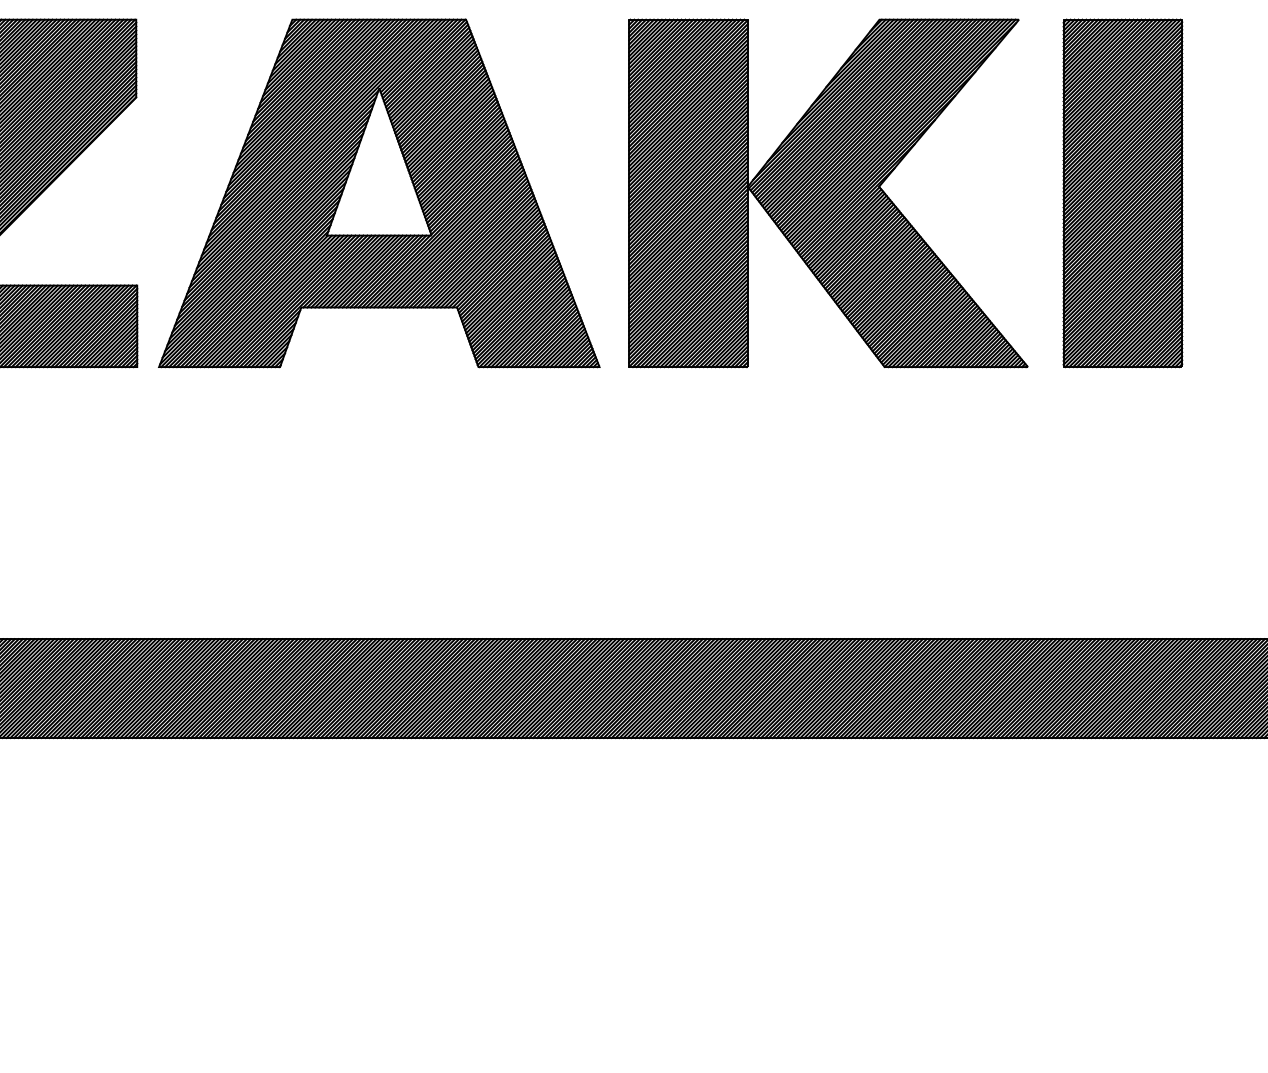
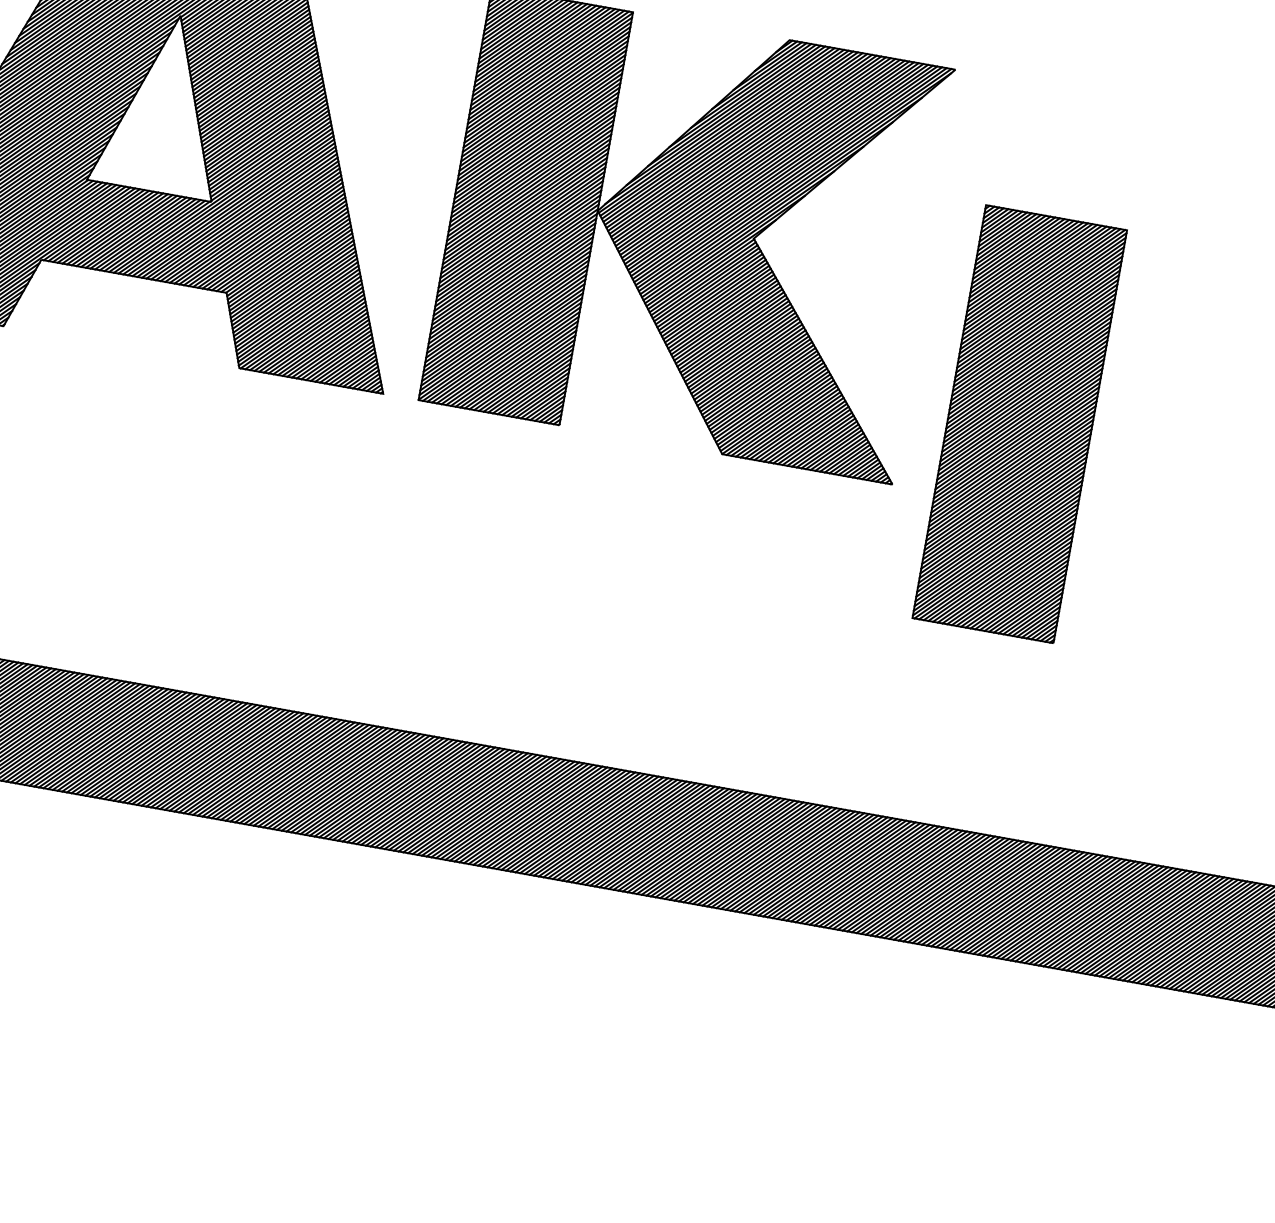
part: (1122, 193) -> (1019, 424), moved

